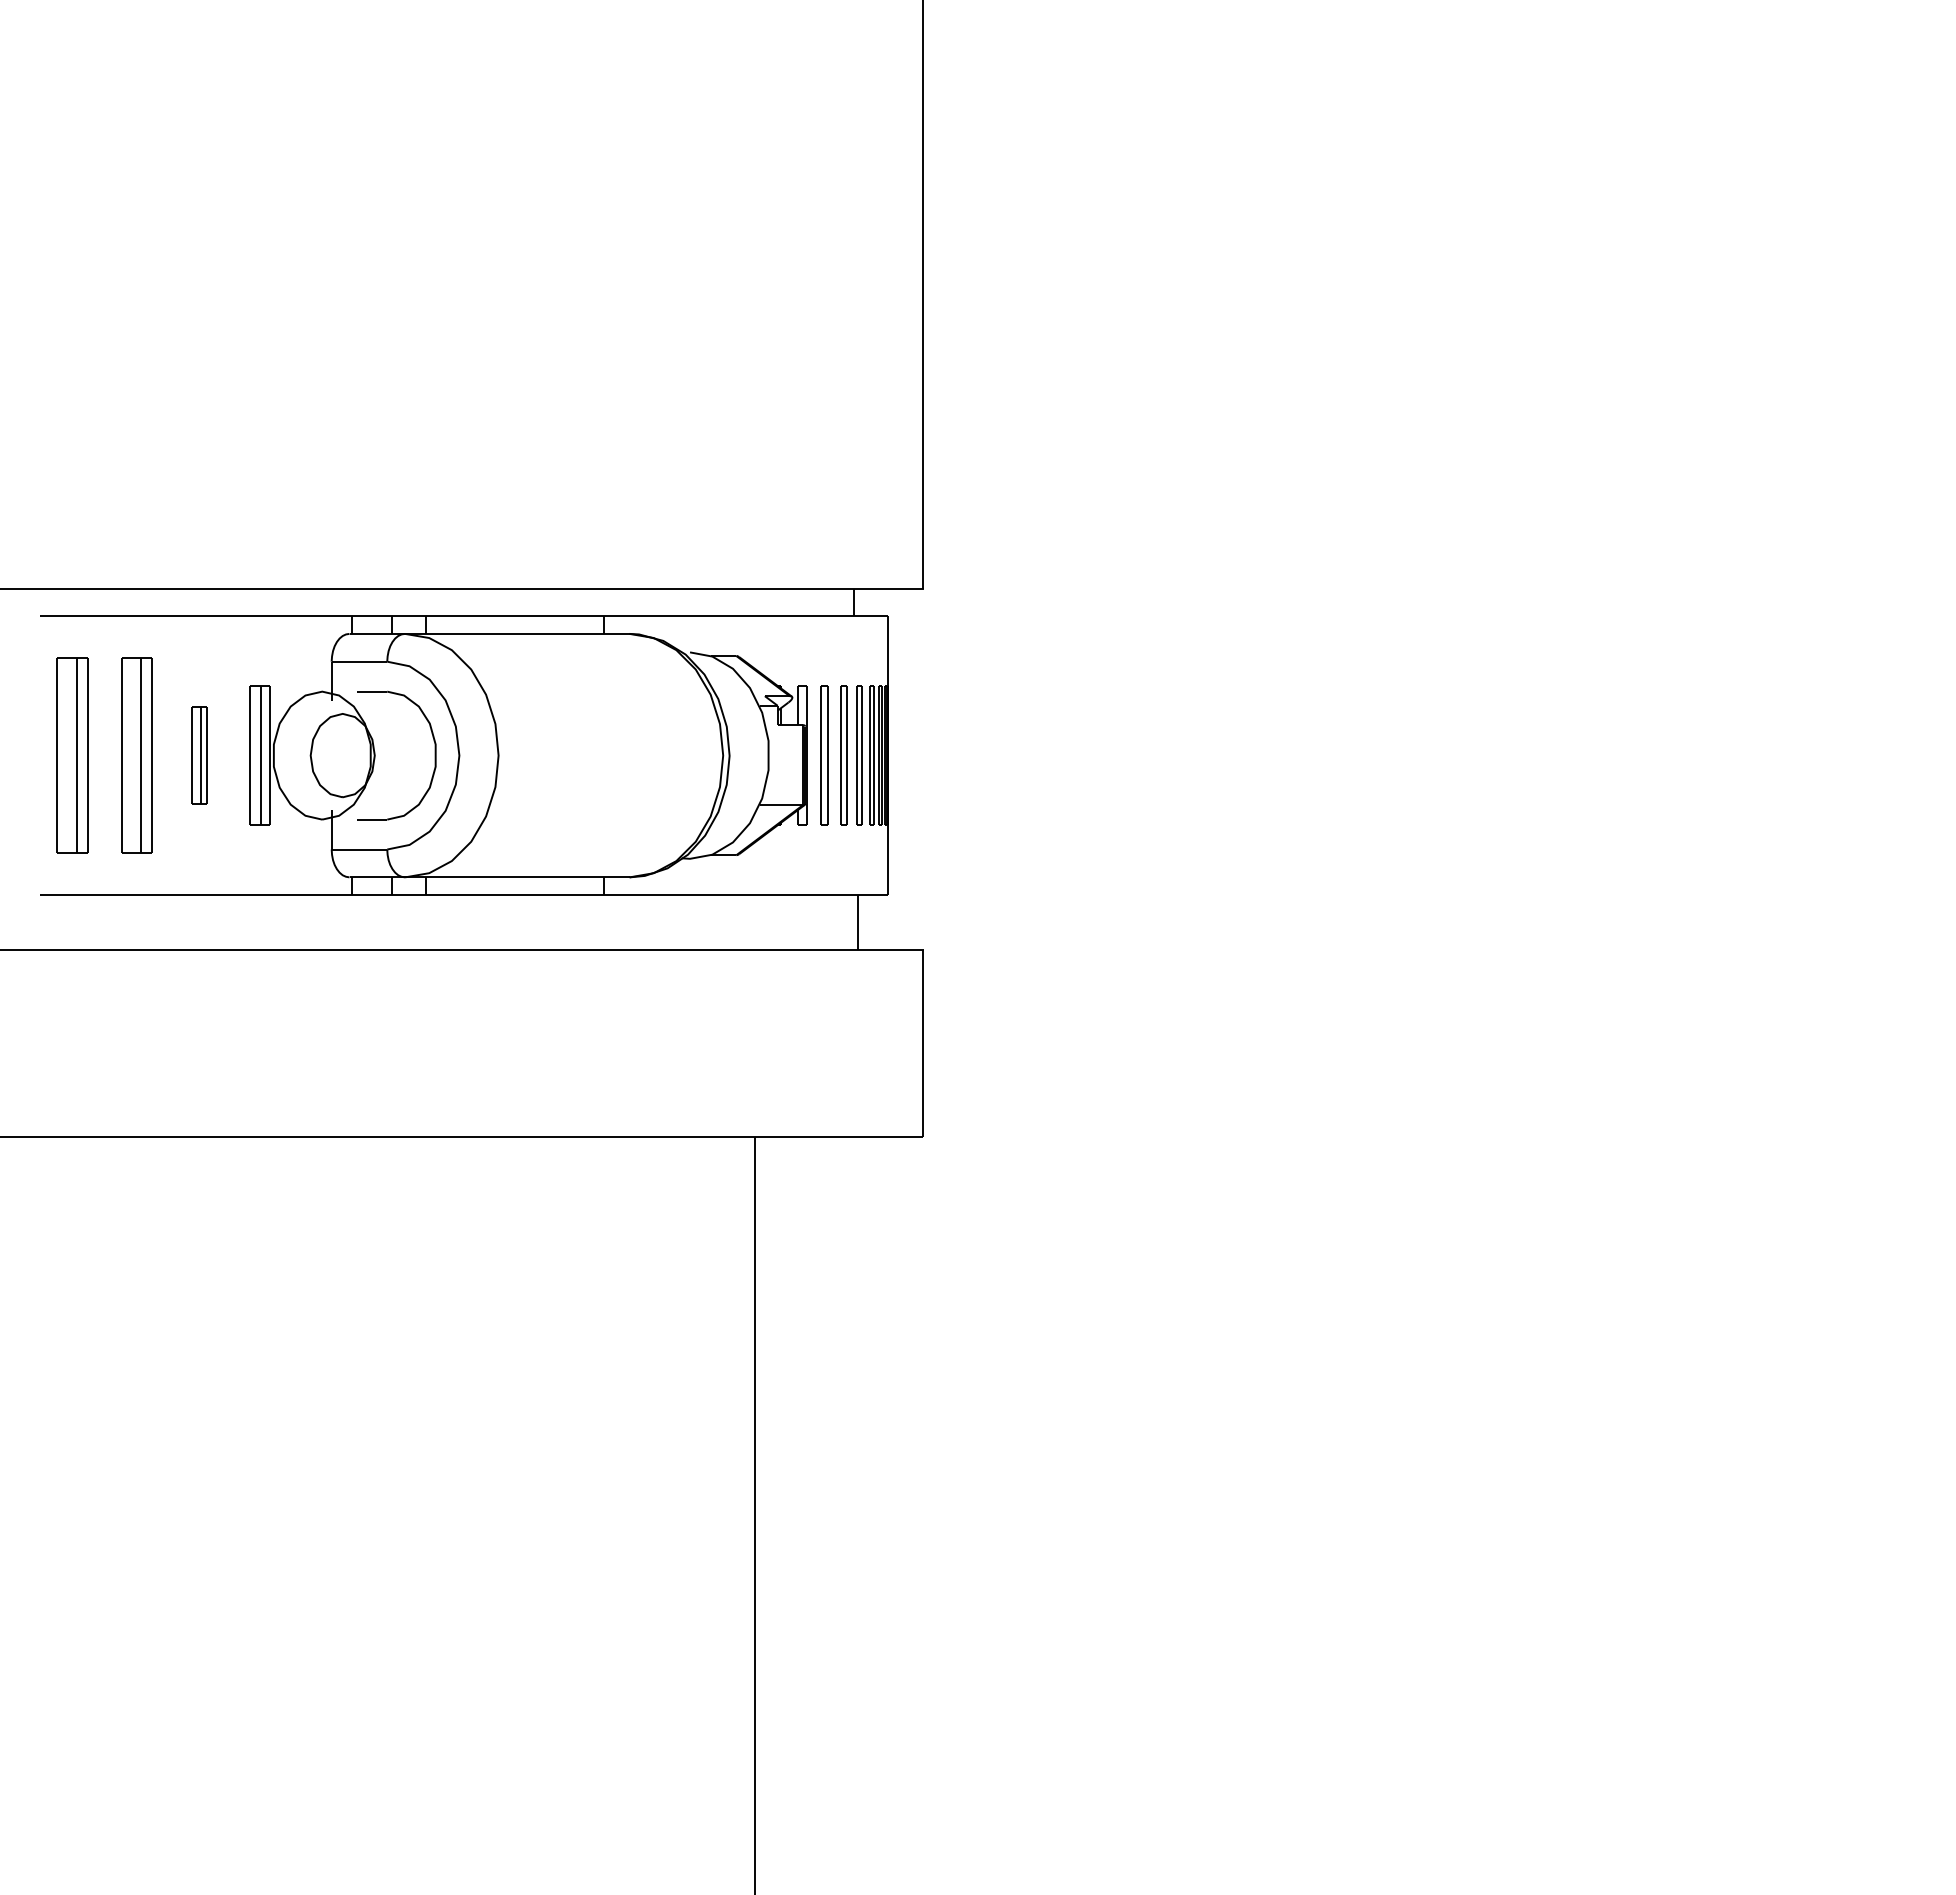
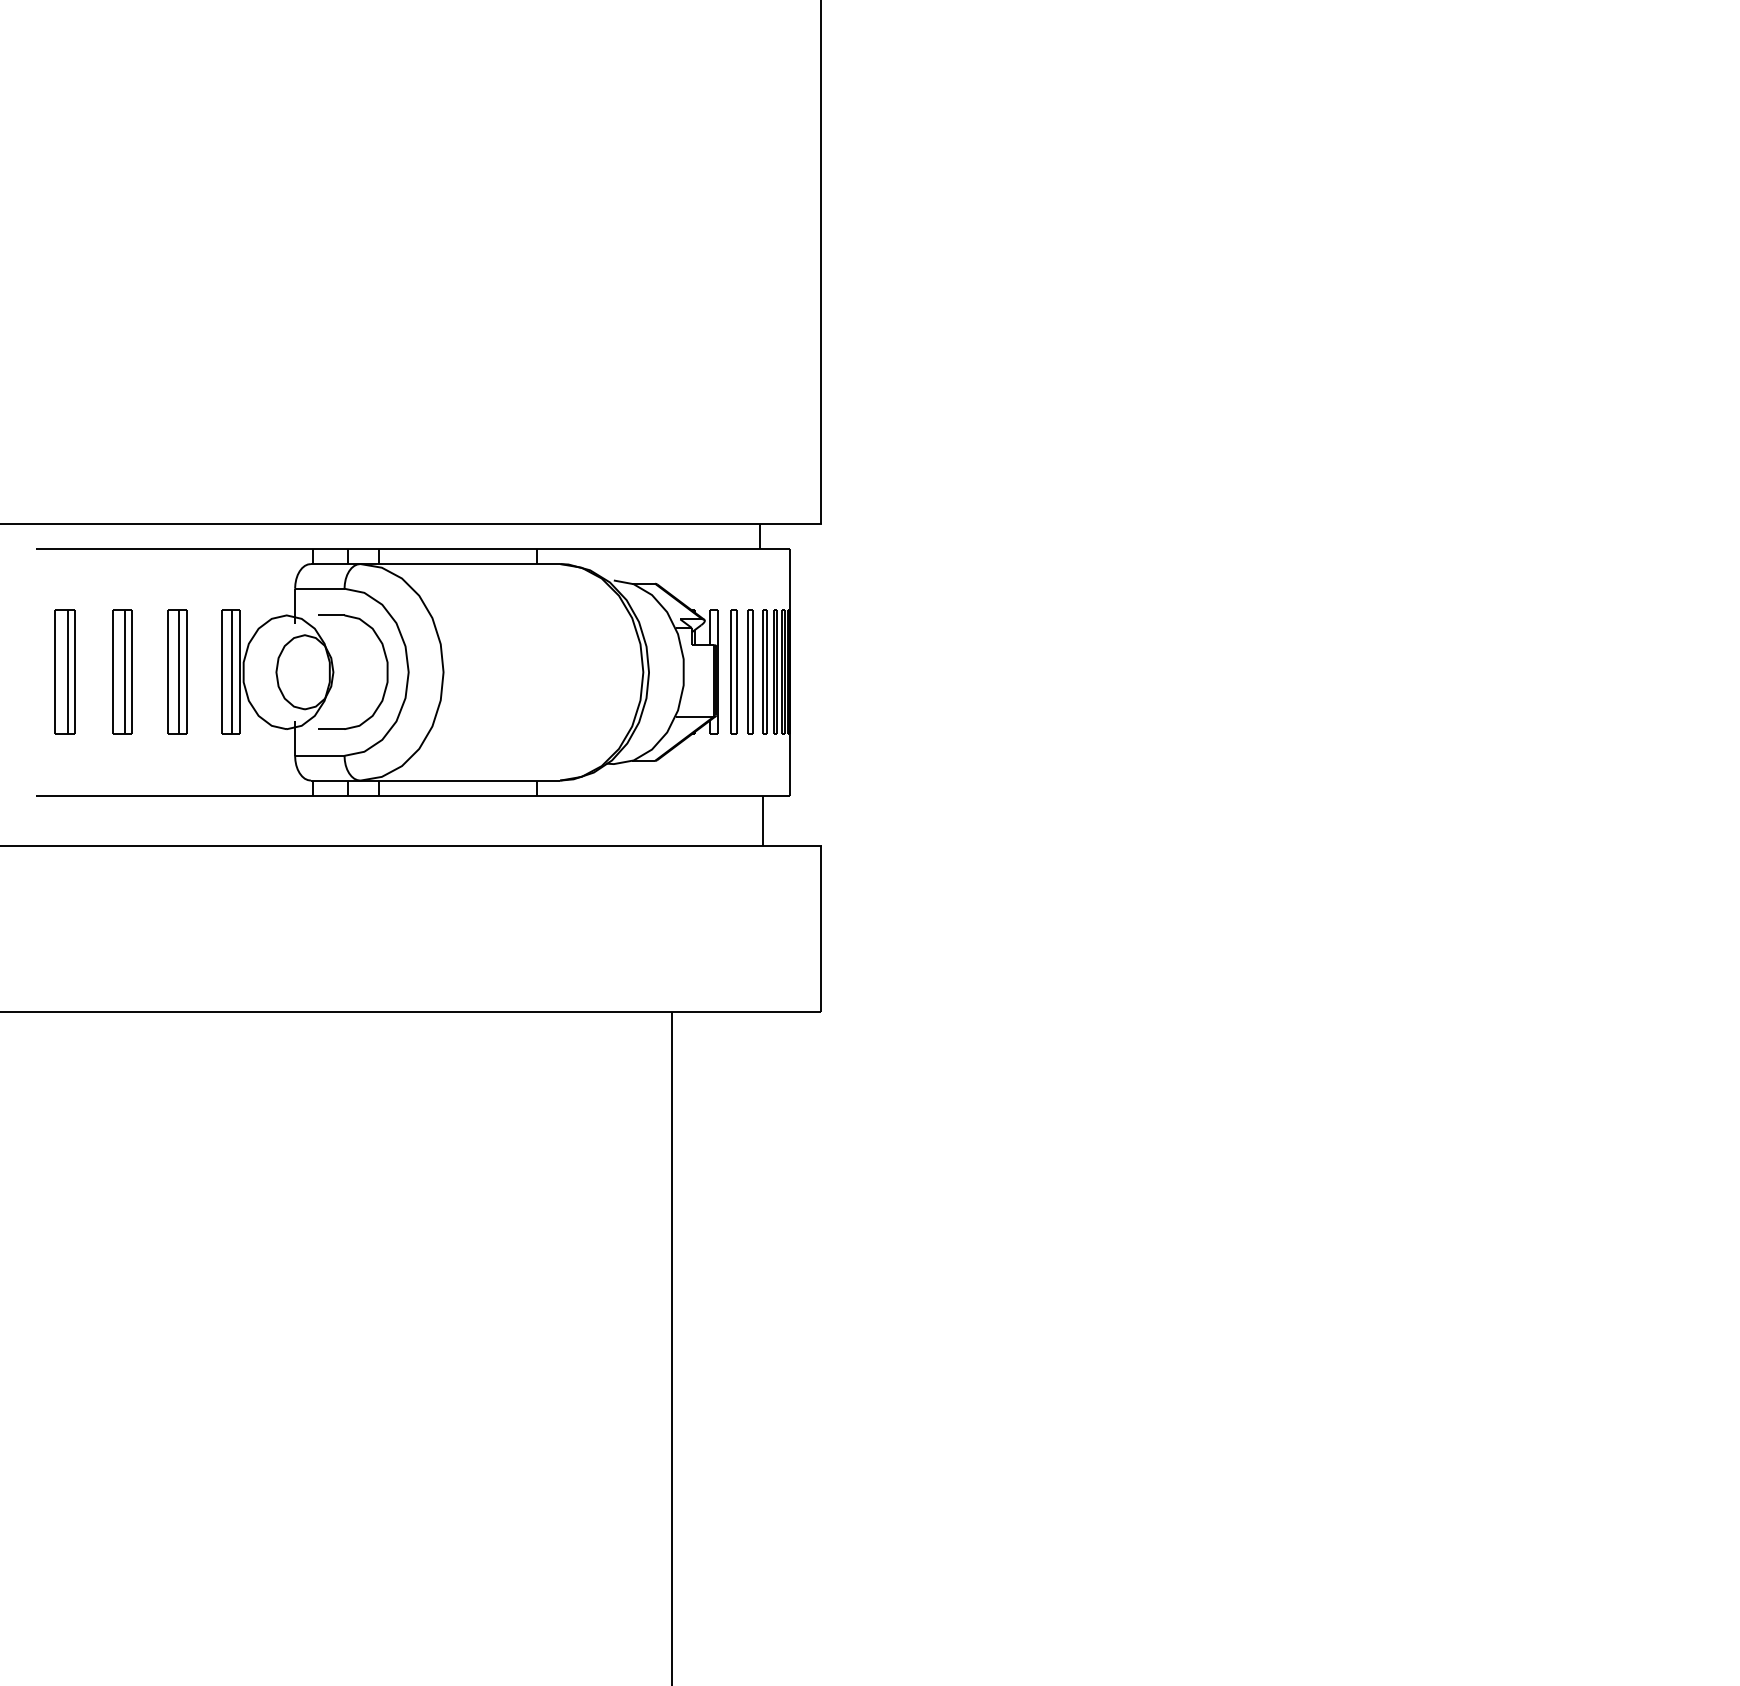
part: (72, 754) -> (64, 671), size x0.71
part: (137, 754) -> (122, 671), size x0.71
part: (199, 754) -> (177, 671), size x1.43

